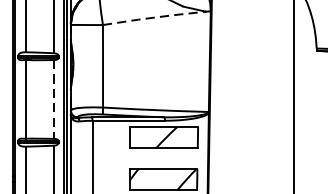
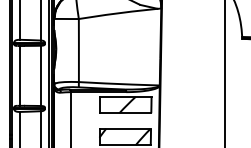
line: (154, 17) -> (118, 13), dashed -> solid
line: (54, 100) -> (41, 76), dashed -> solid

